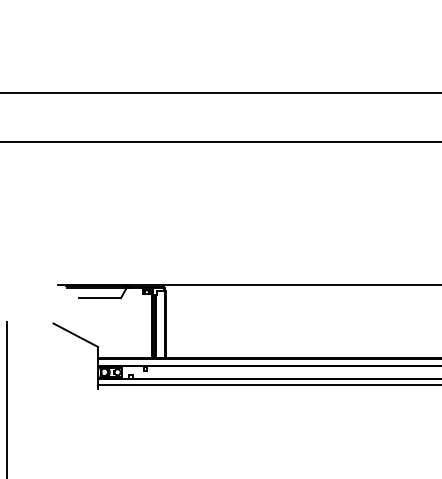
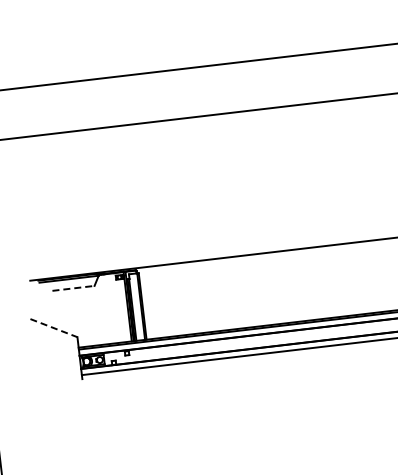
line: (100, 298) -> (74, 288), solid -> dashed
line: (76, 335) -> (54, 328), solid -> dashed

